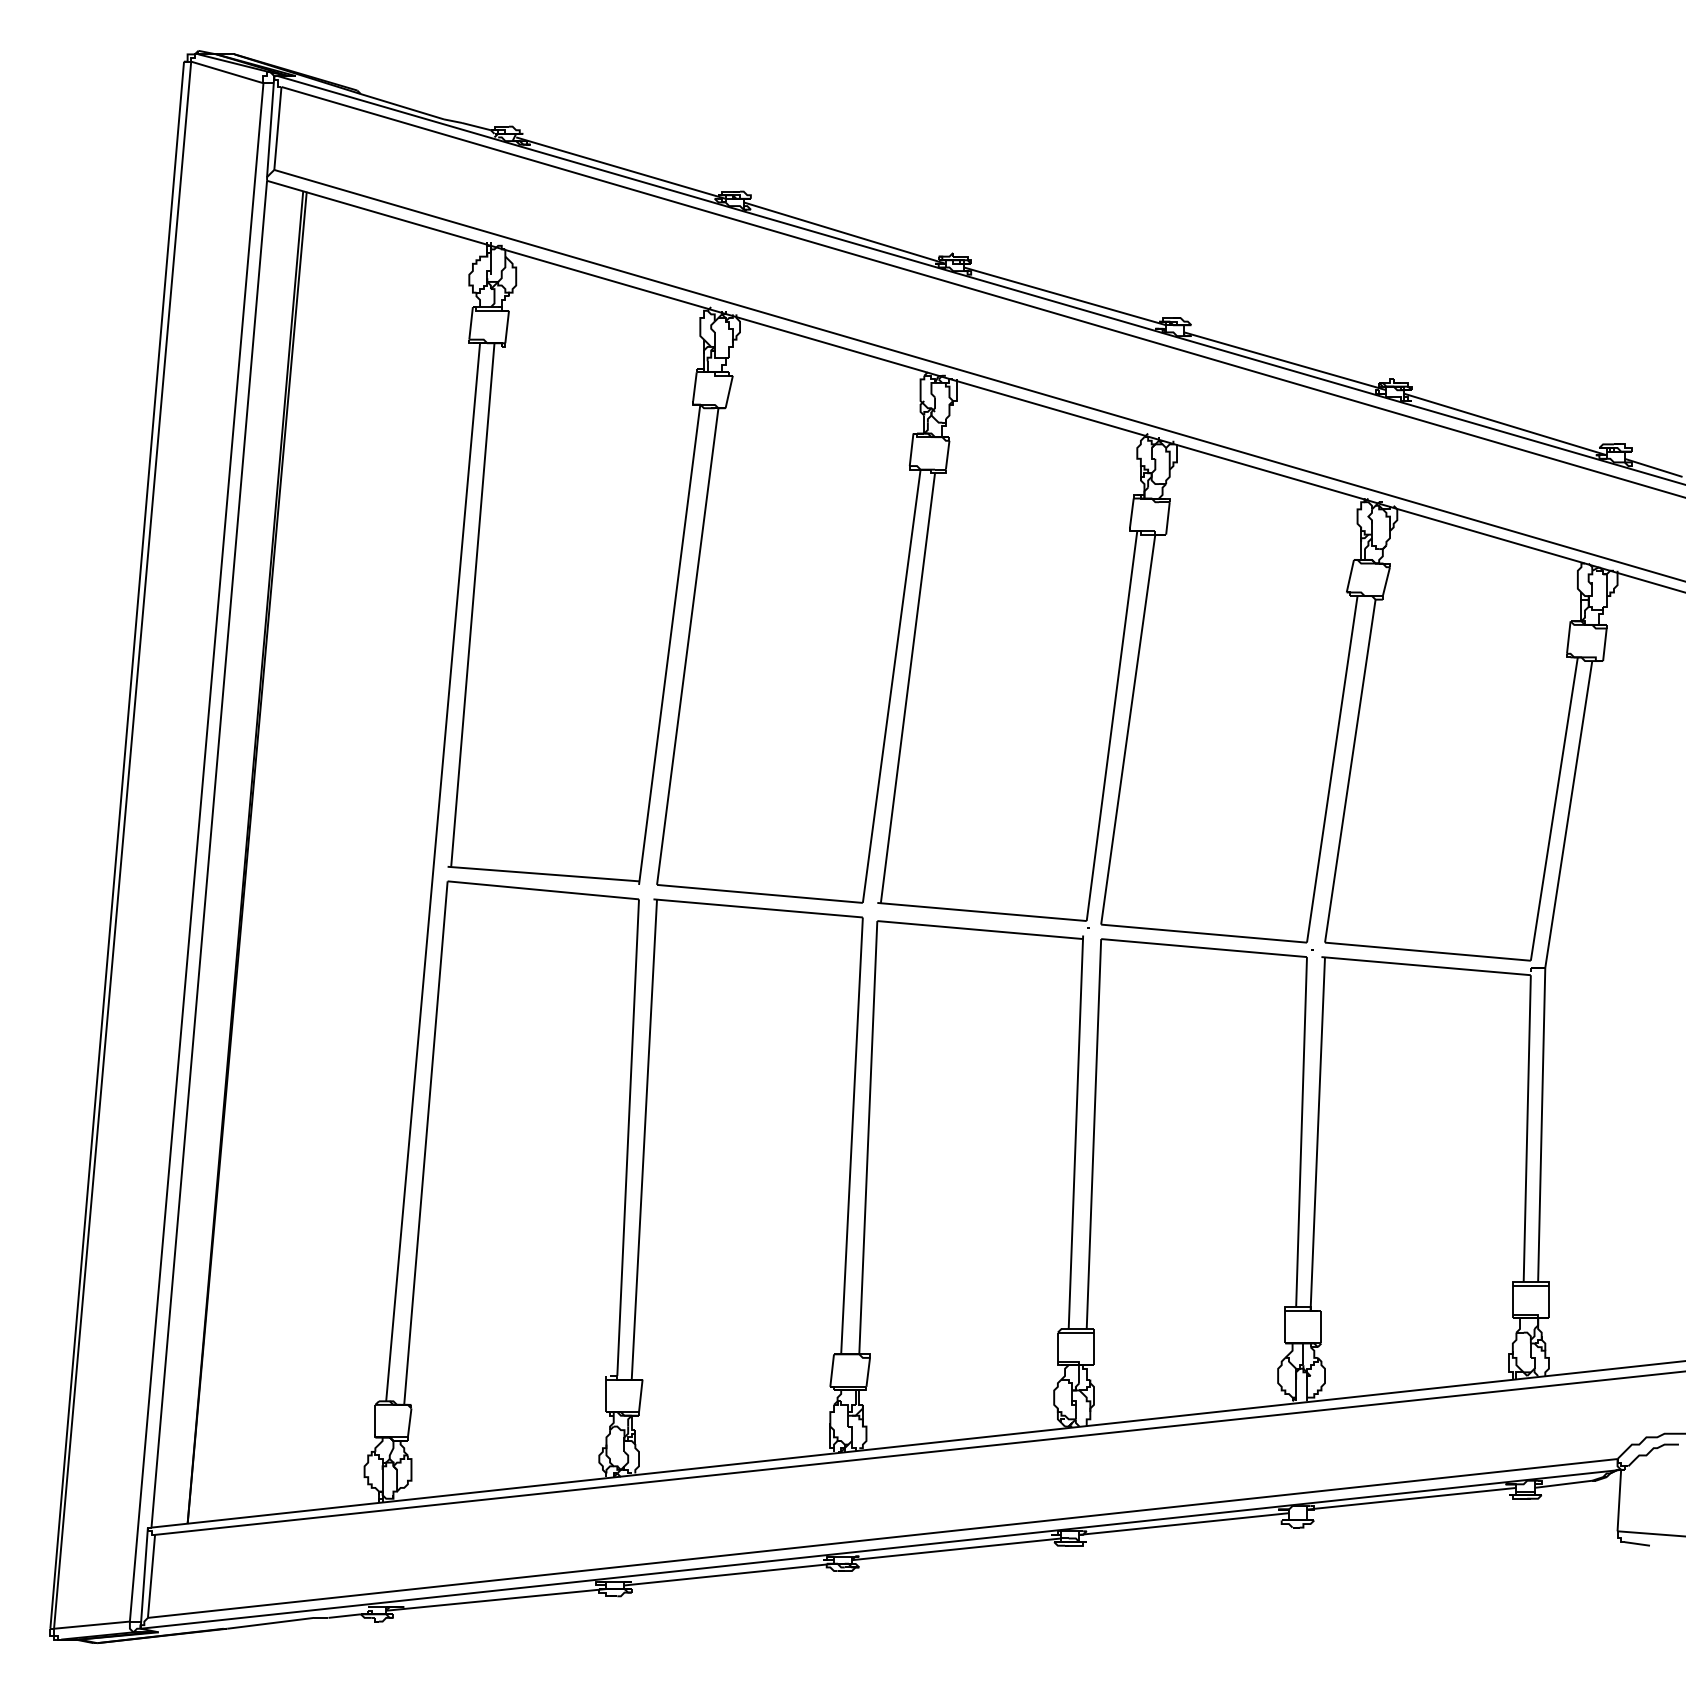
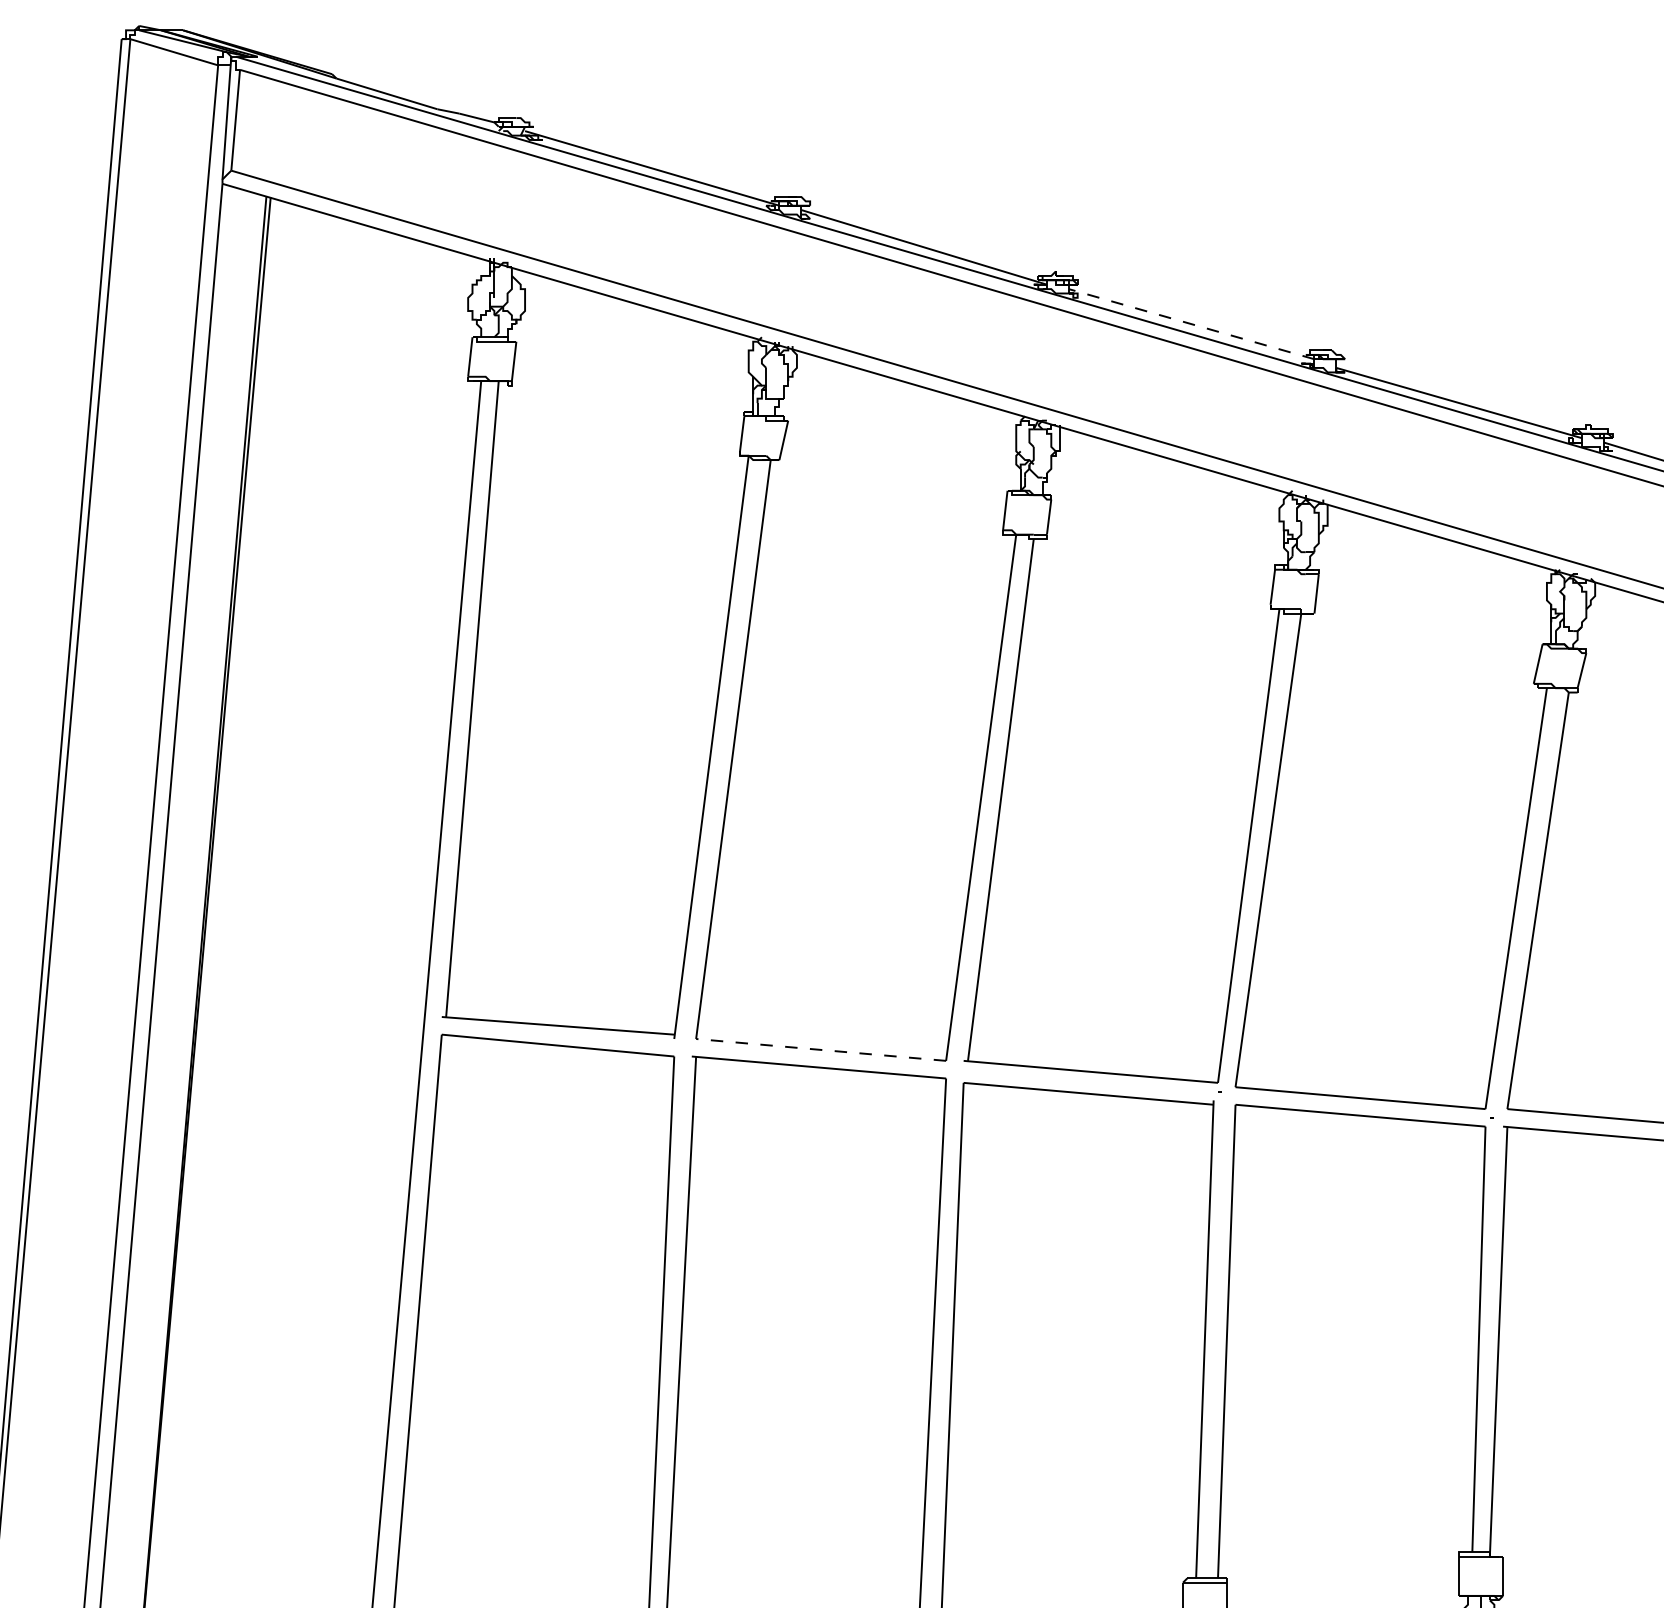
line: (1064, 296) -> (1191, 324), solid -> dashed
line: (759, 893) -> (820, 1049), solid -> dashed

